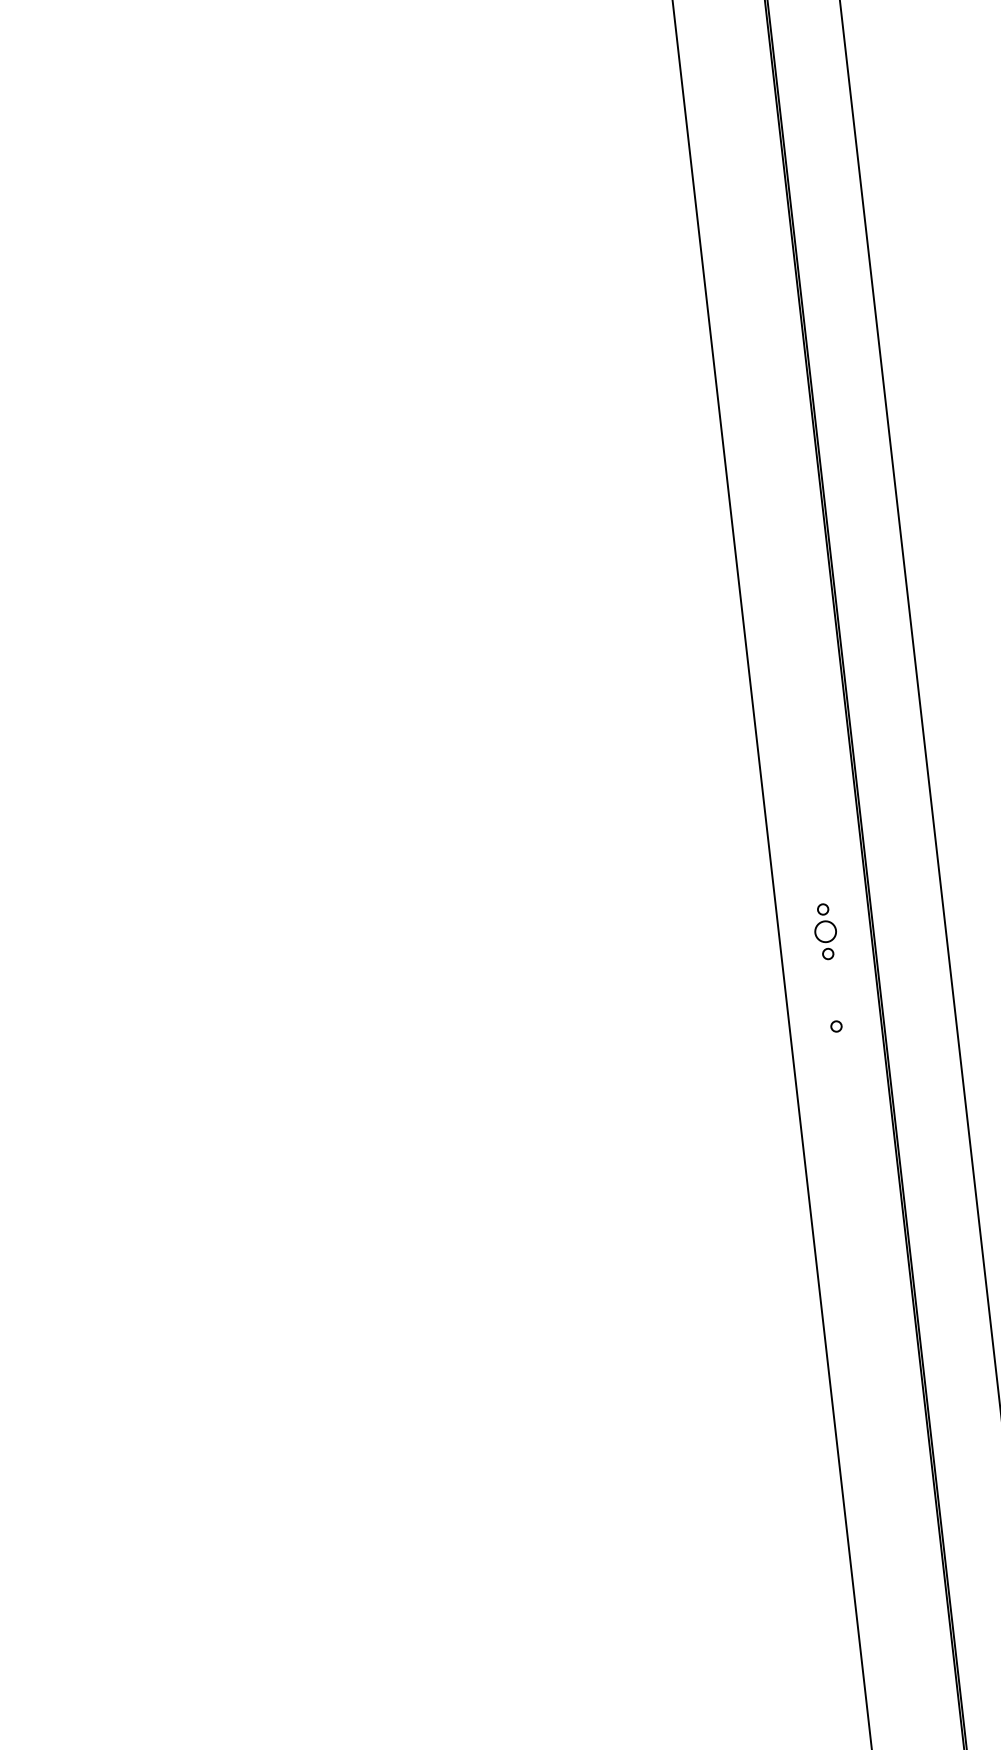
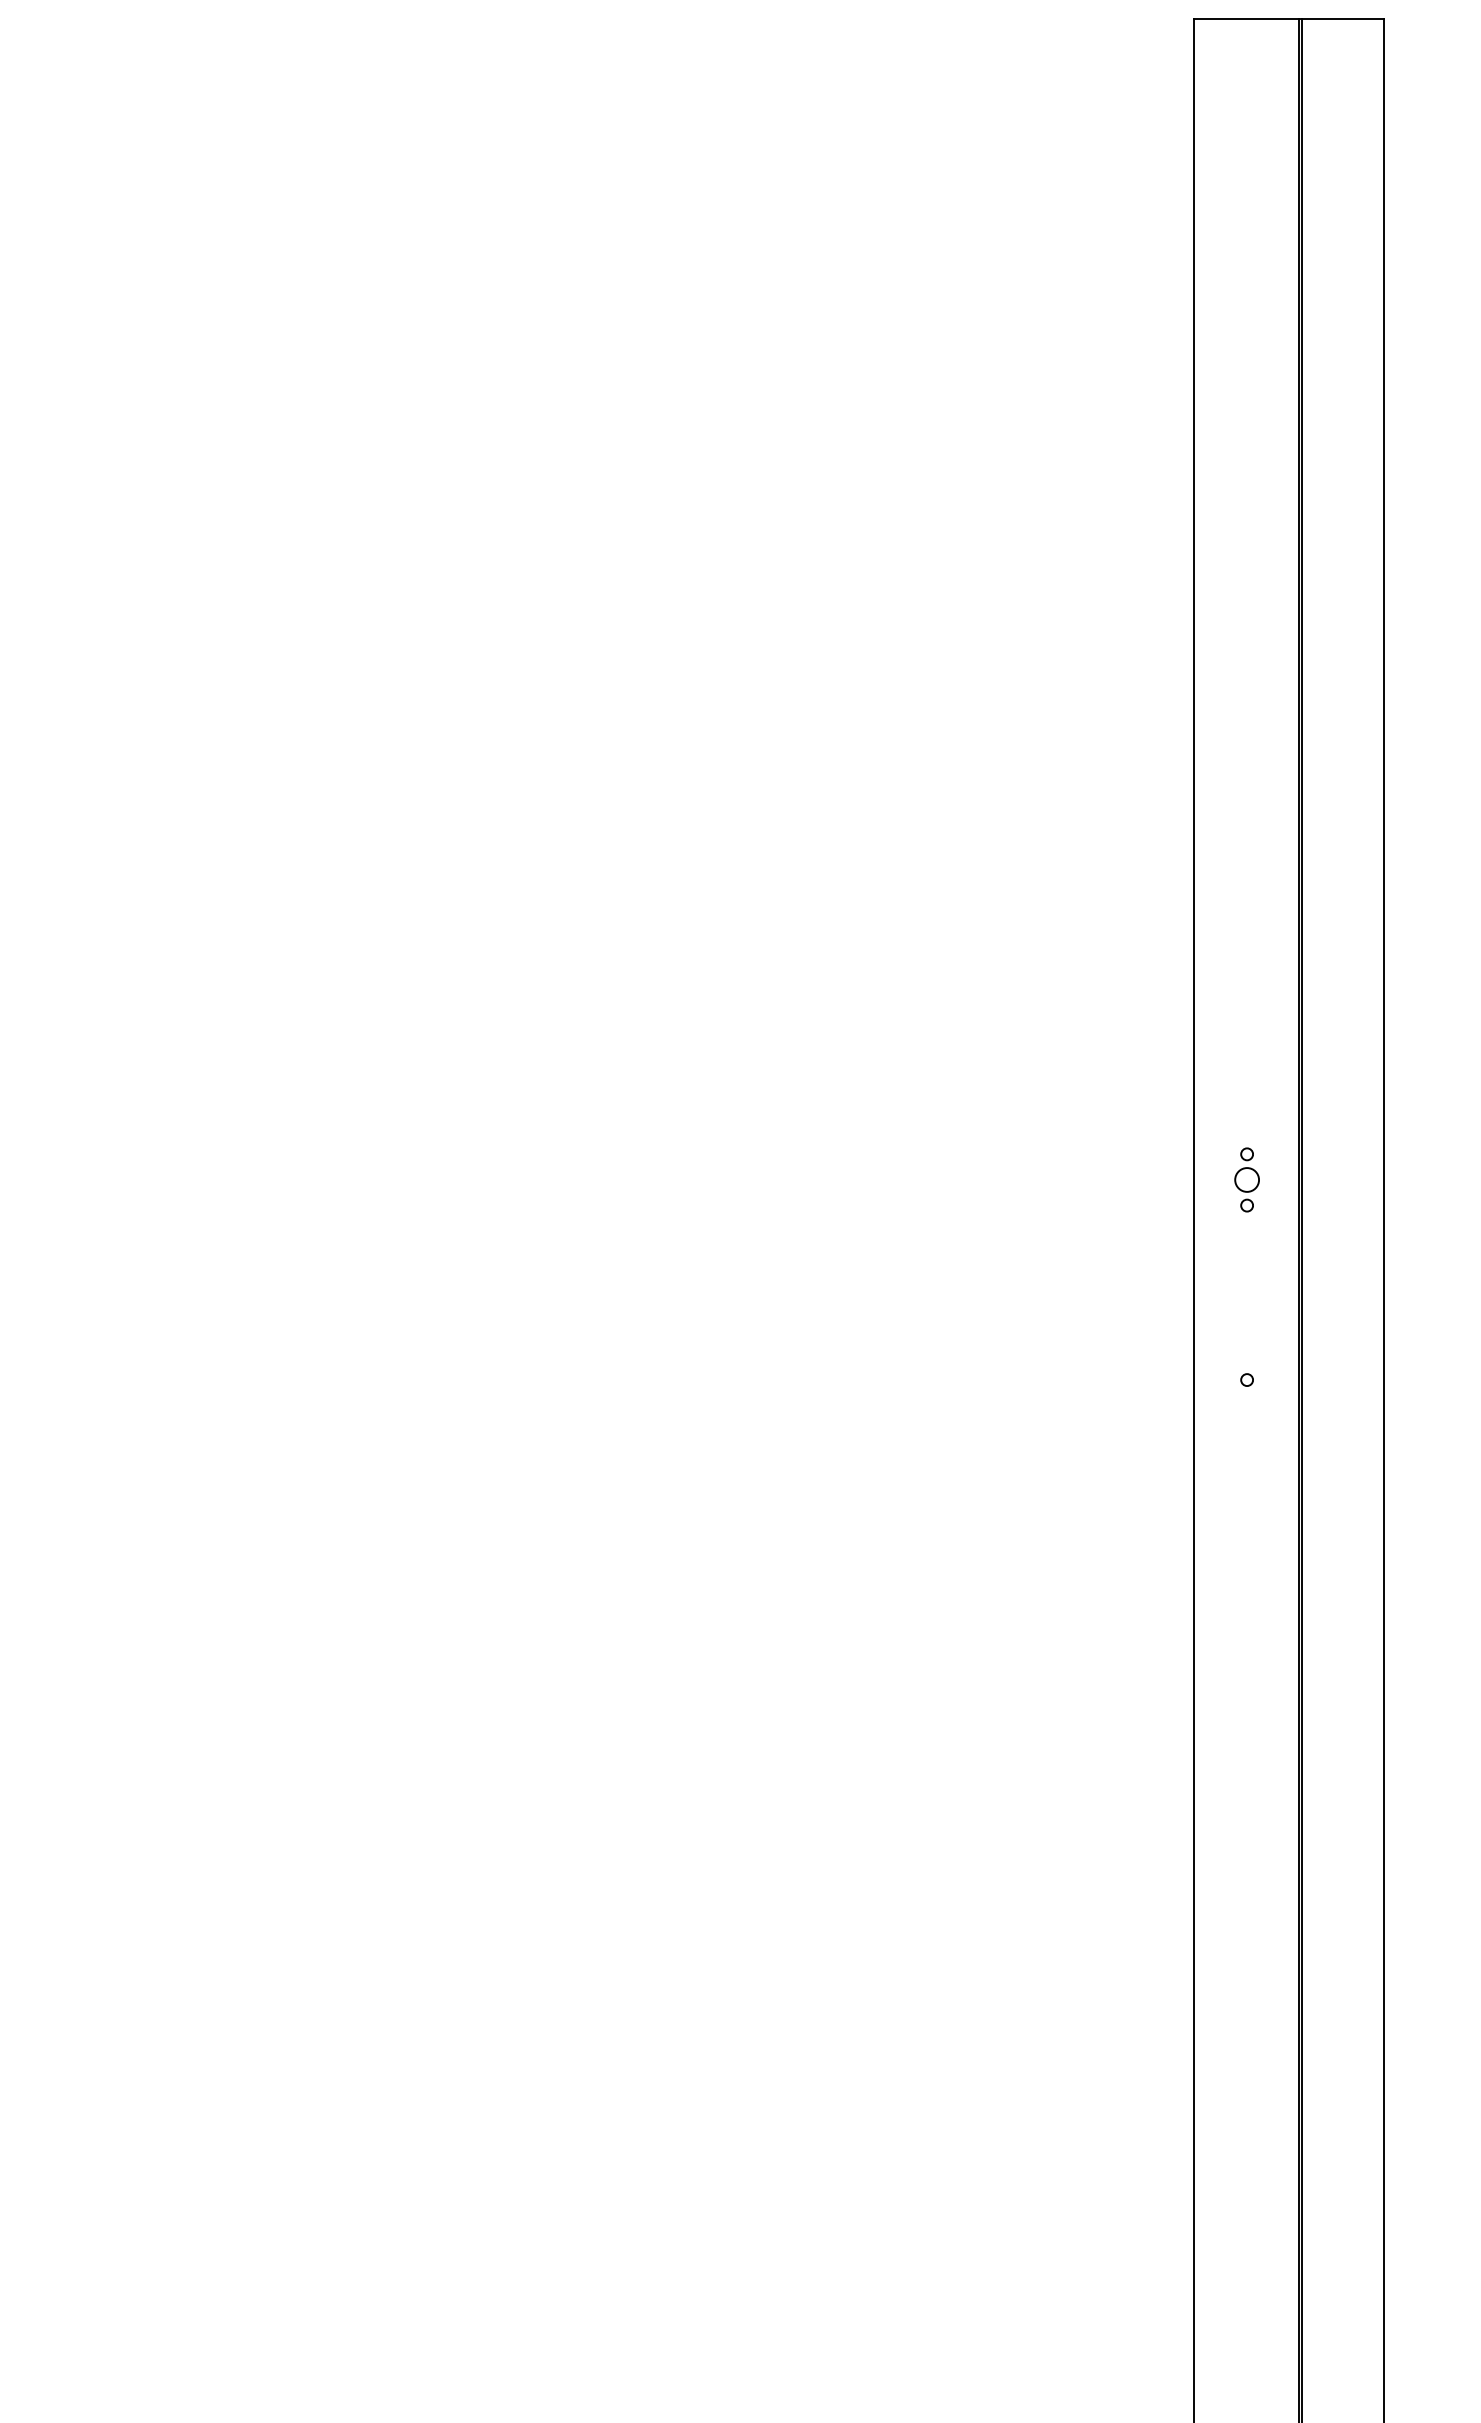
part: (825, 931) -> (1246, 1179), moved

